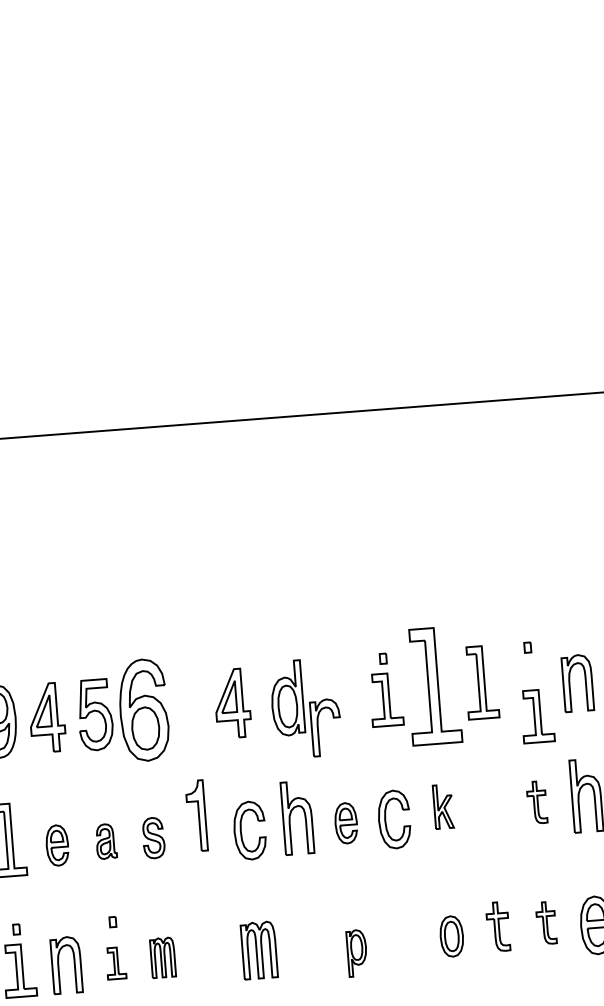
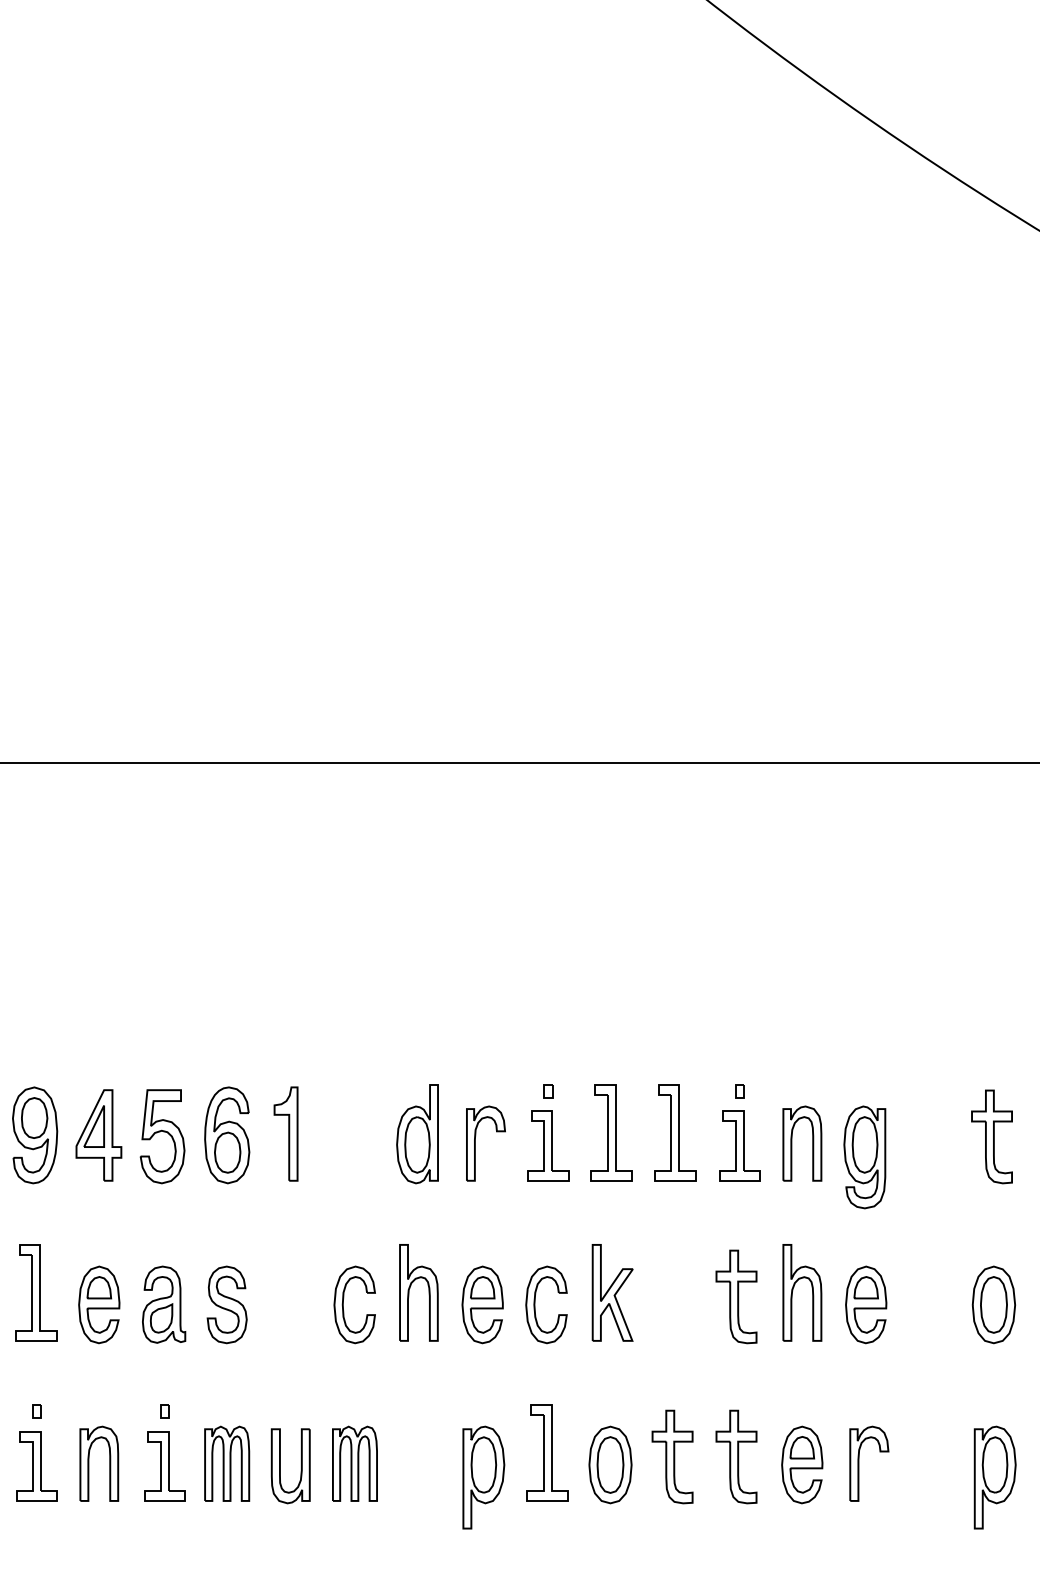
part: (433, 685) -> (611, 1132), size x0.62
part: (232, 703) -> (344, 1135), removed
part: (144, 710) -> (227, 1135), size x0.71
part: (537, 715) -> (739, 1145), moved
part: (318, 728) -> (475, 1143), moved
part: (537, 802) -> (736, 1296), size x1.67
part: (443, 806) -> (612, 1292), size x1.67
part: (196, 815) -> (285, 1133), moved
part: (346, 822) -> (482, 1304), size x1.43
part: (153, 837) -> (226, 1304), size x1.43
part: (106, 841) -> (164, 1304), size x1.67
part: (57, 845) -> (99, 1304), size x1.43
part: (546, 922) -> (736, 1456), size x1.67
part: (498, 926) -> (672, 1456), size x1.43
part: (403, 930) -> (547, 1452), added
part: (451, 936) -> (610, 1464), size x1.43
part: (356, 953) -> (483, 1477), size x1.67
part: (203, 956) -> (280, 1466), added
part: (163, 957) -> (227, 1463), size x1.43
part: (115, 963) -> (164, 1466), size x1.67

